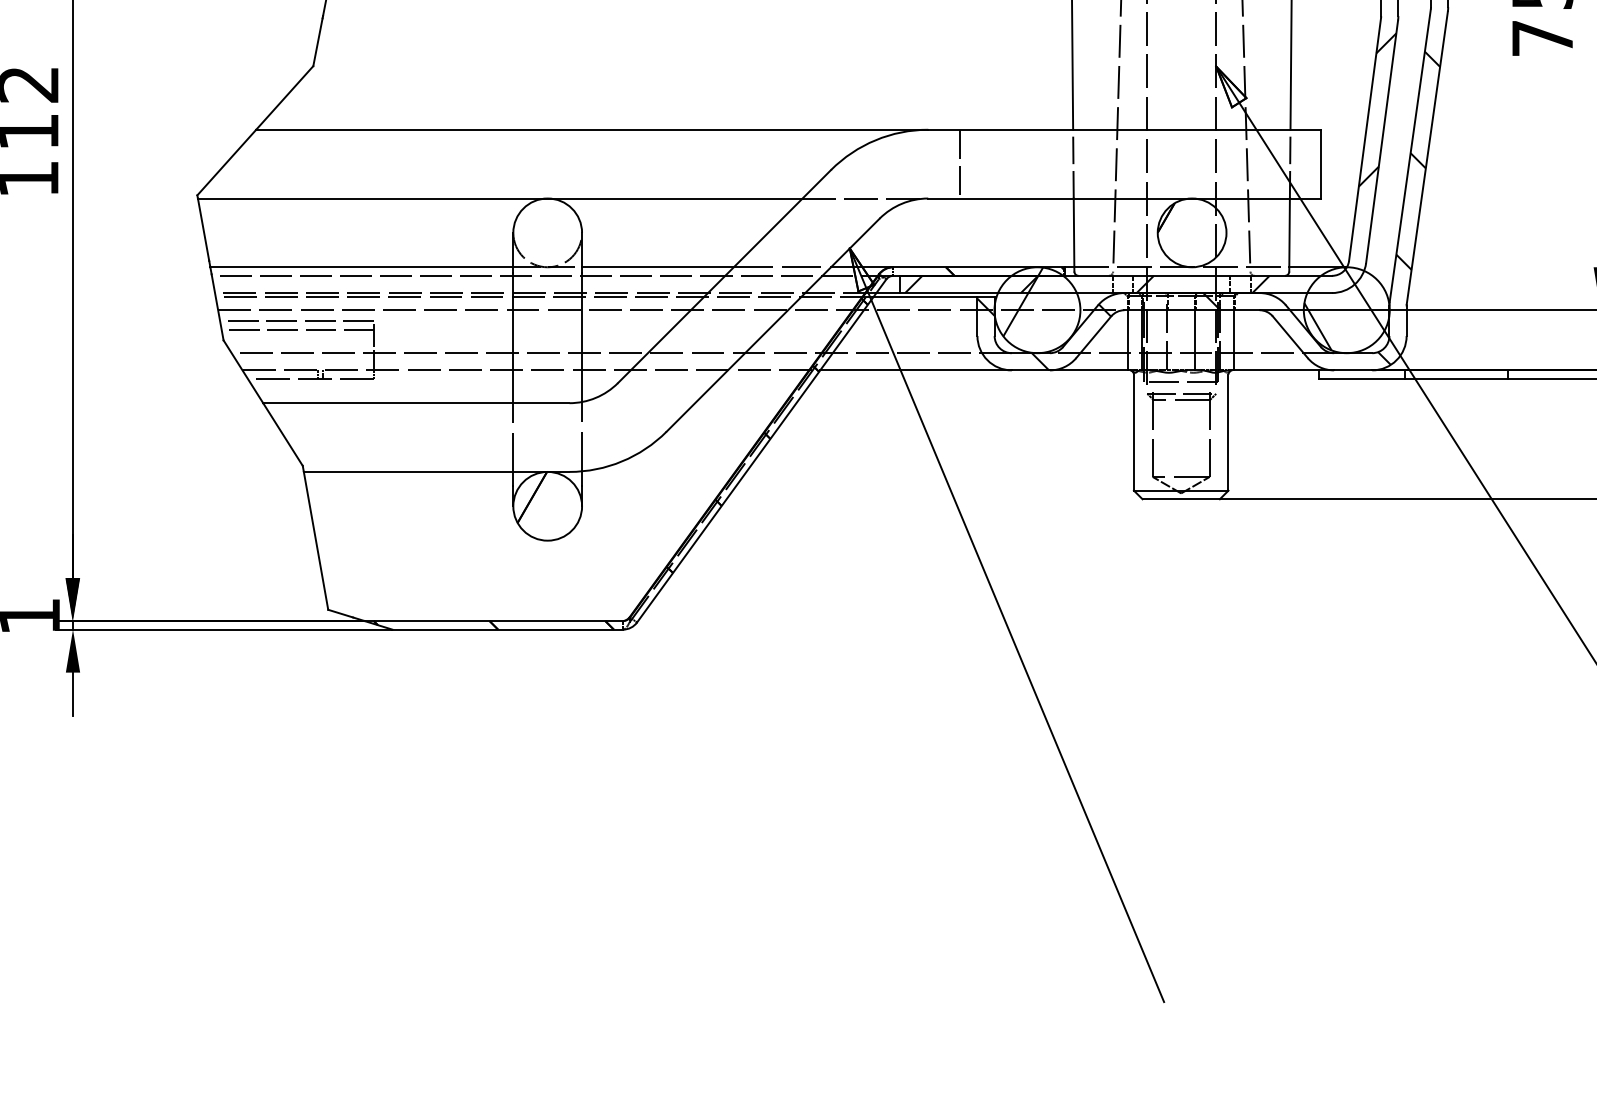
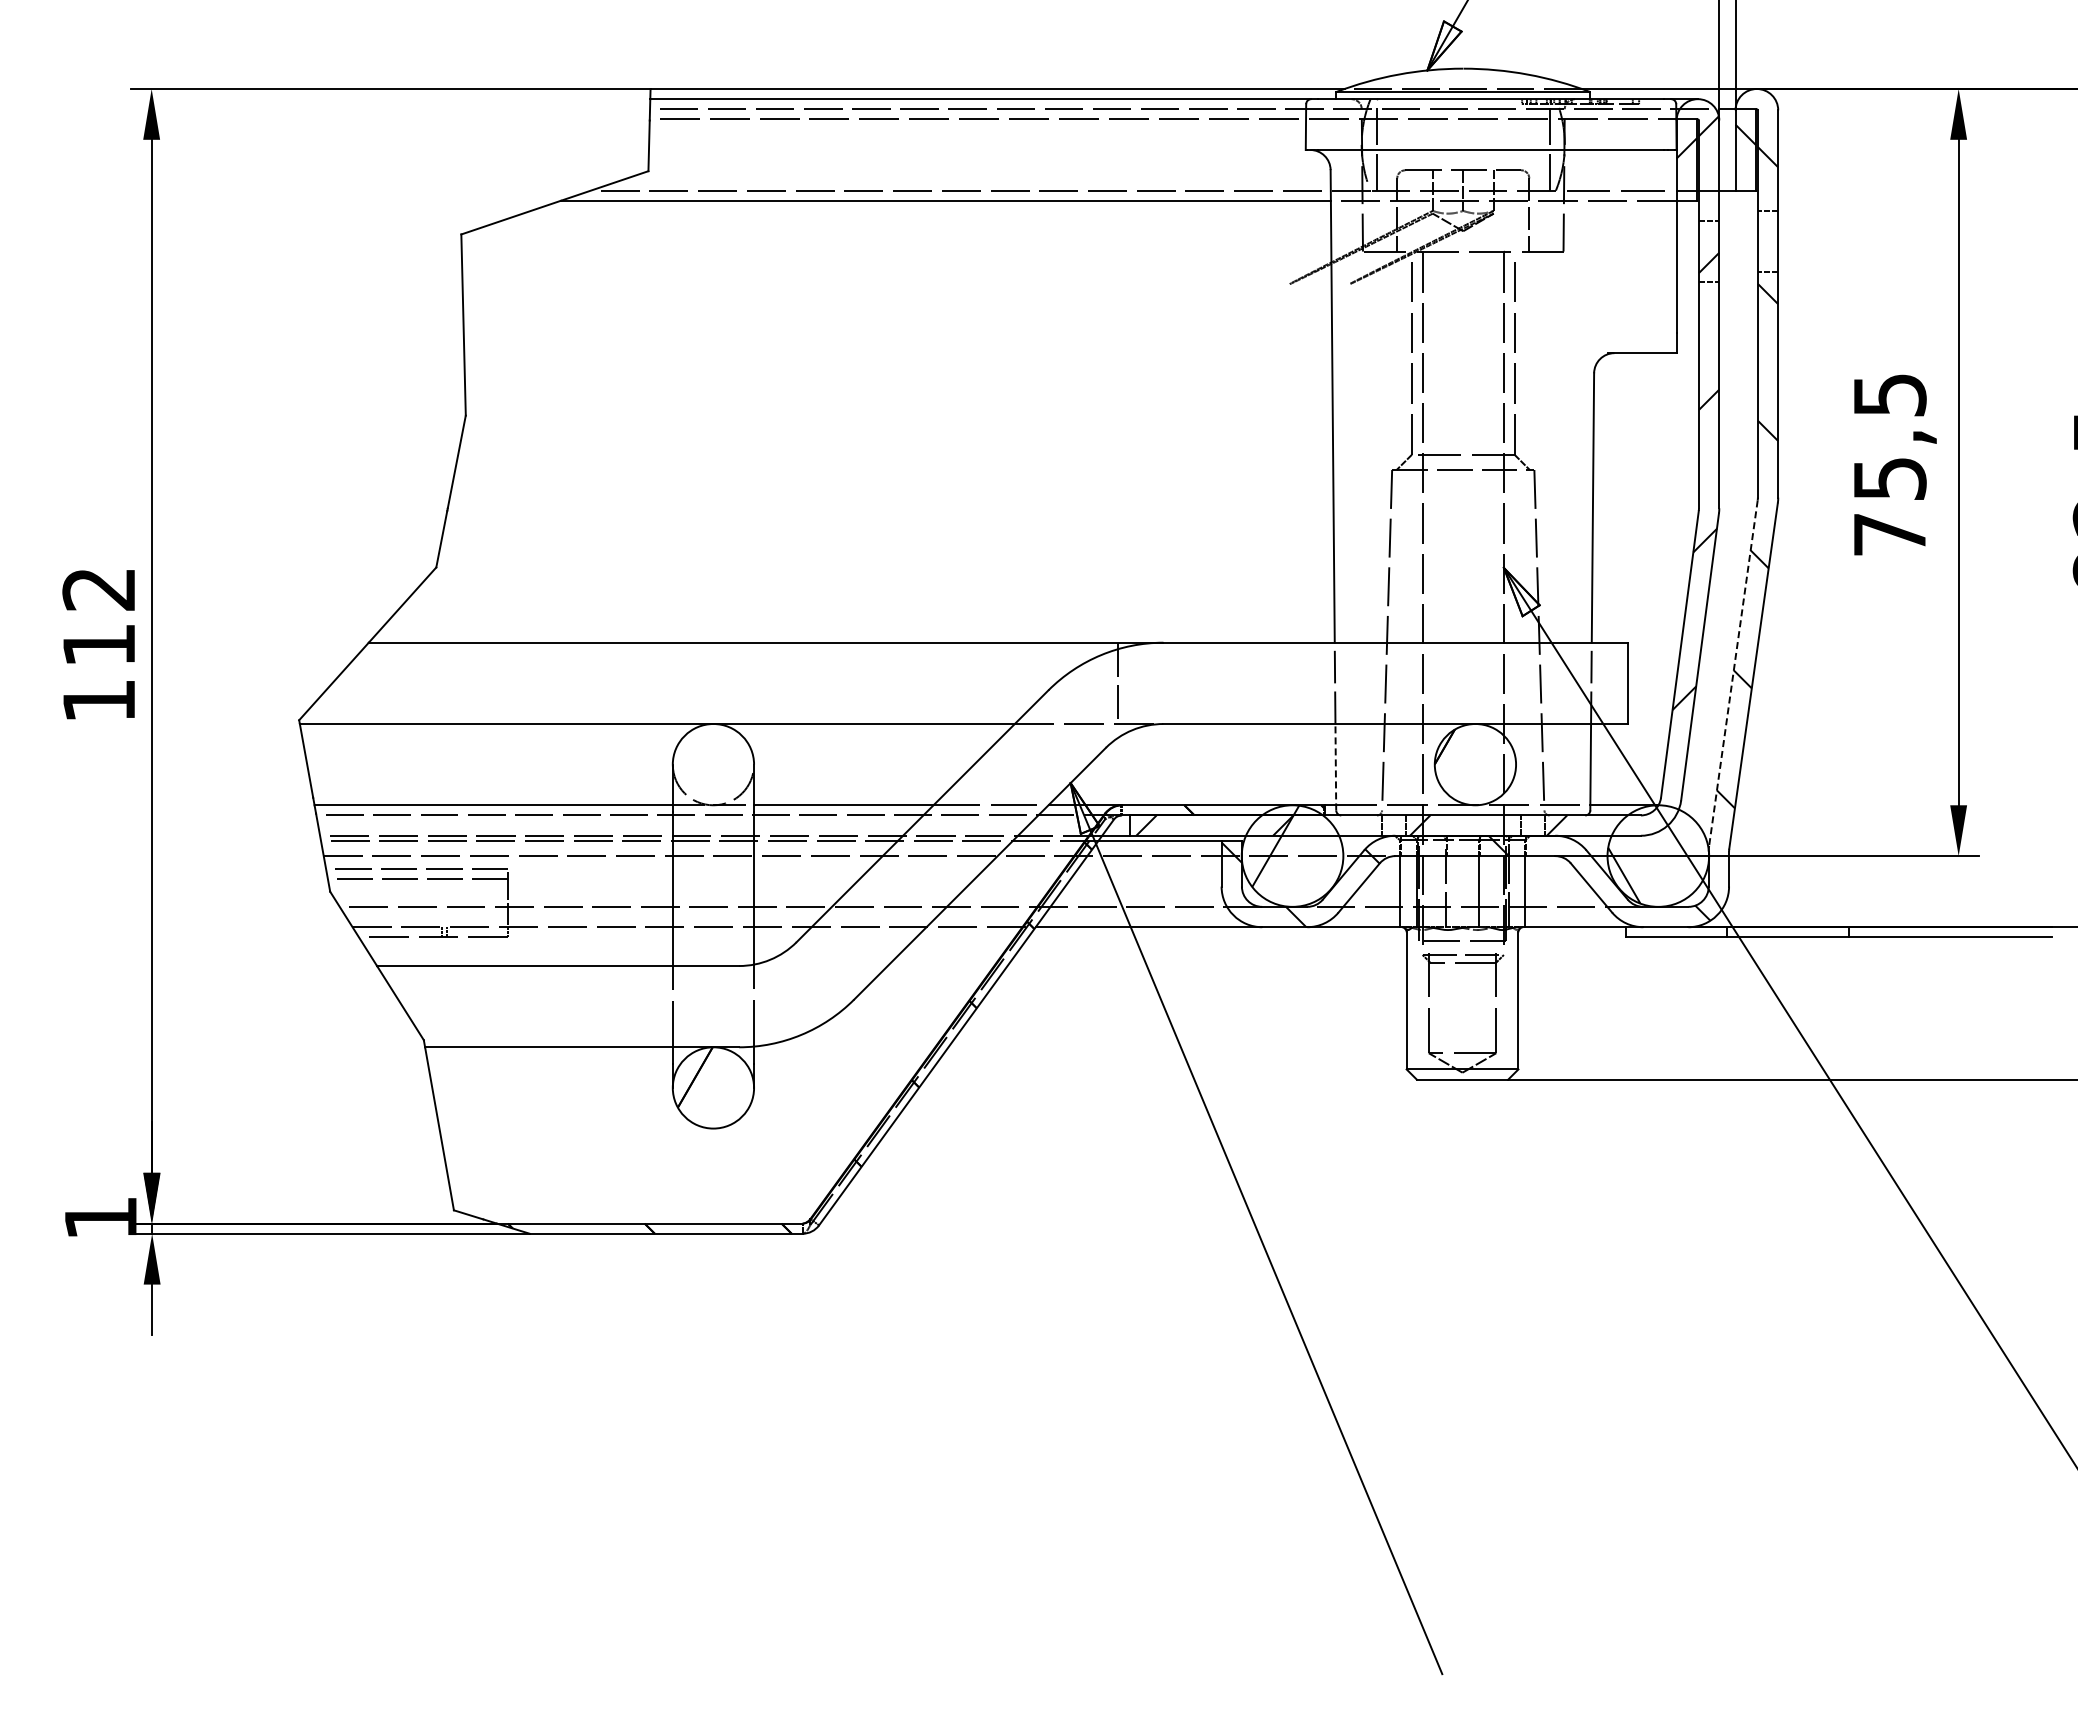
line: (1410, 155) -> (1733, 673), solid -> dashed
line: (960, 164) -> (1118, 683), moved
line: (1073, 234) -> (1335, 766), solid -> dashed

